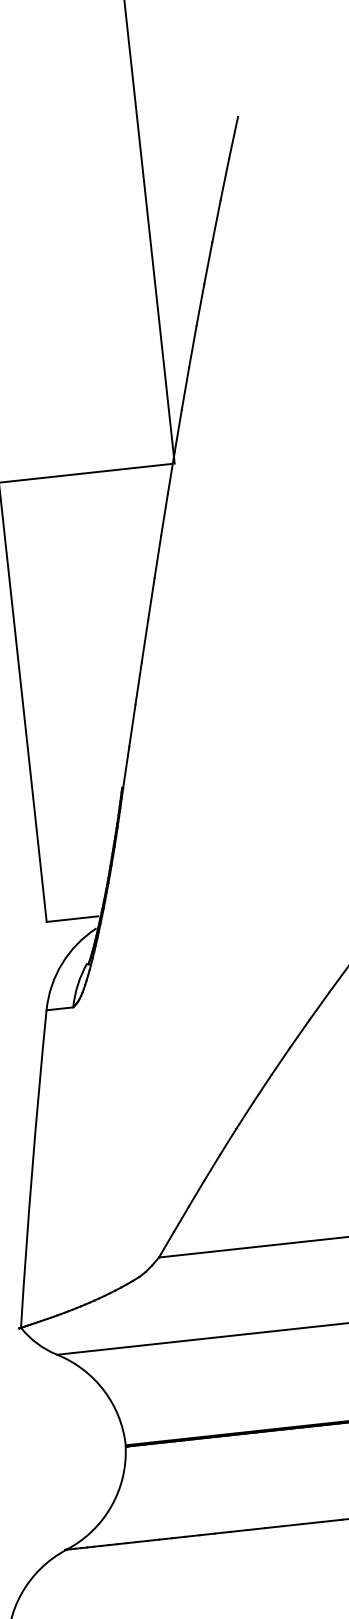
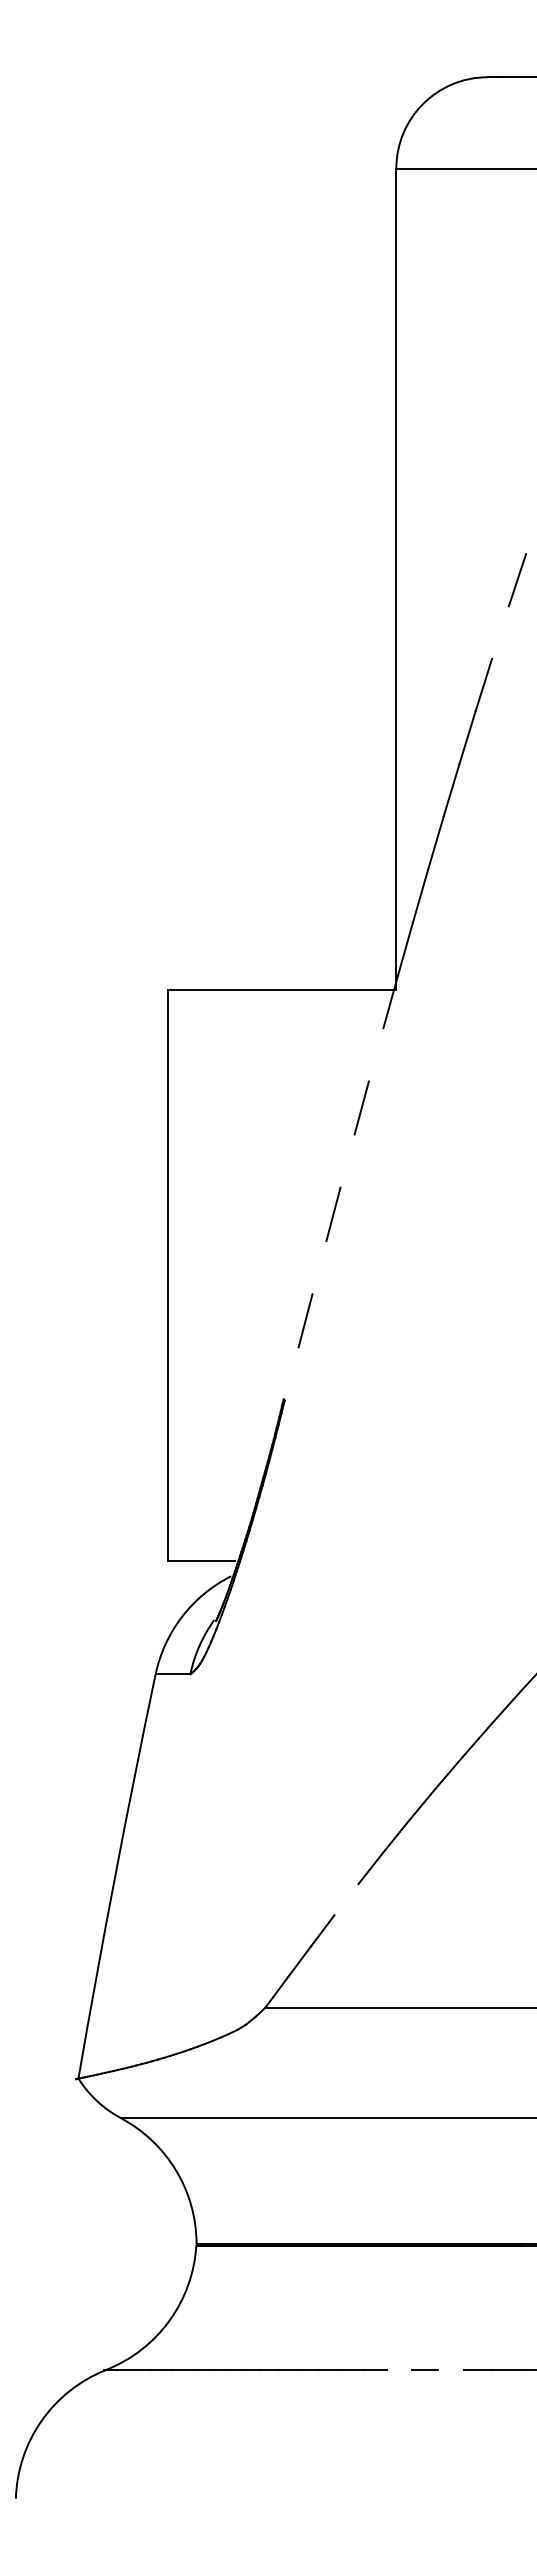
line: (224, 179) -> (500, 632), removed
line: (163, 514) -> (375, 1054), removed
line: (151, 598) -> (347, 1160), removed
line: (138, 683) -> (319, 1267), removed
line: (126, 767) -> (291, 1373), removed
line: (212, 1167) -> (346, 1899), removed
line: (331, 1520) -> (450, 2369), removed
line: (292, 1524) -> (399, 2369), removed

